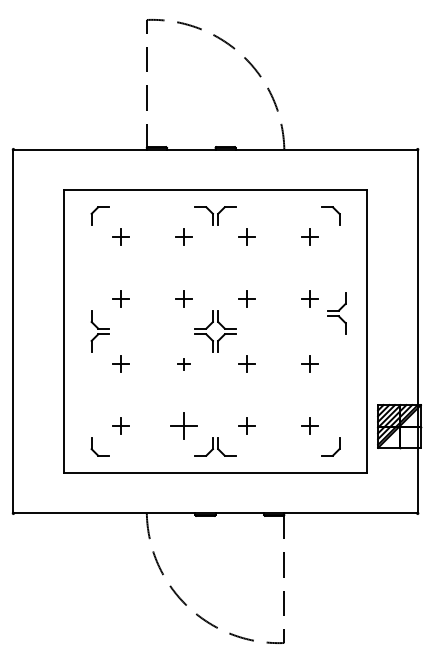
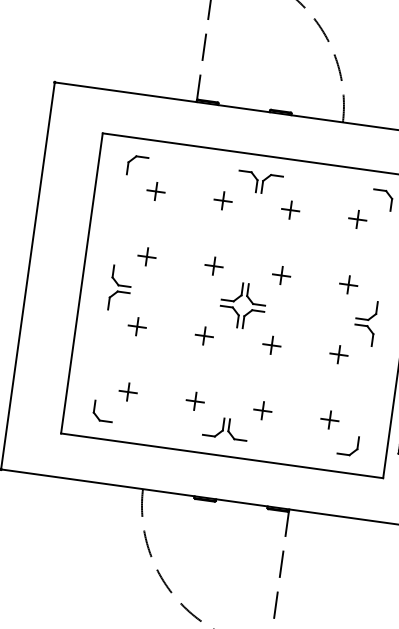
part: (336, 313) -> (365, 322), moved
part: (183, 363) -> (204, 335), size x1.43
part: (183, 425) -> (194, 401), size x0.62

